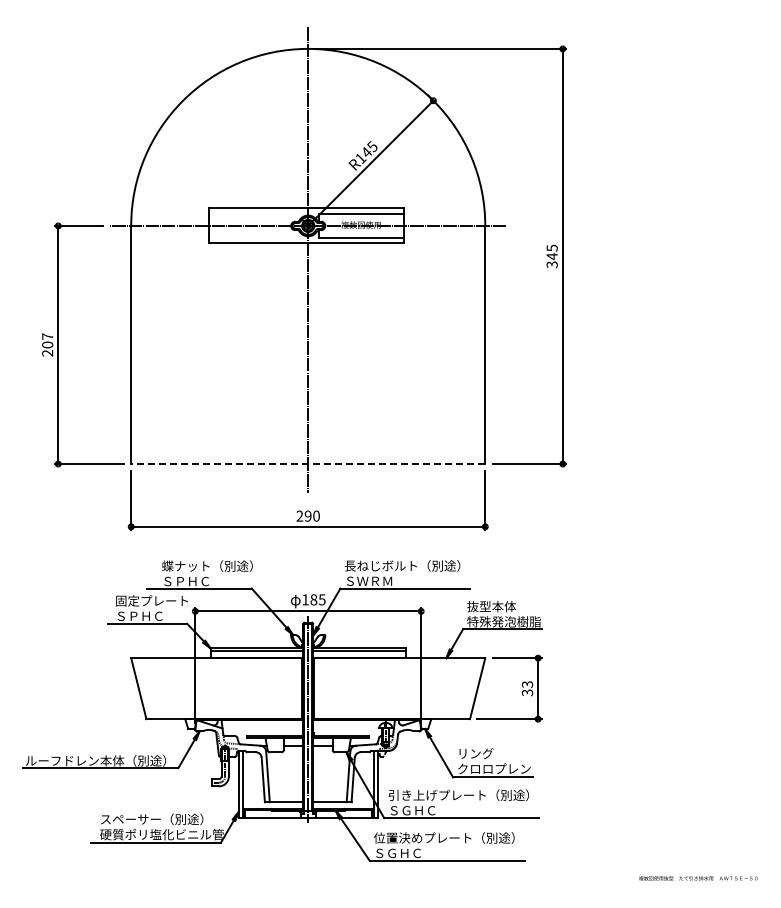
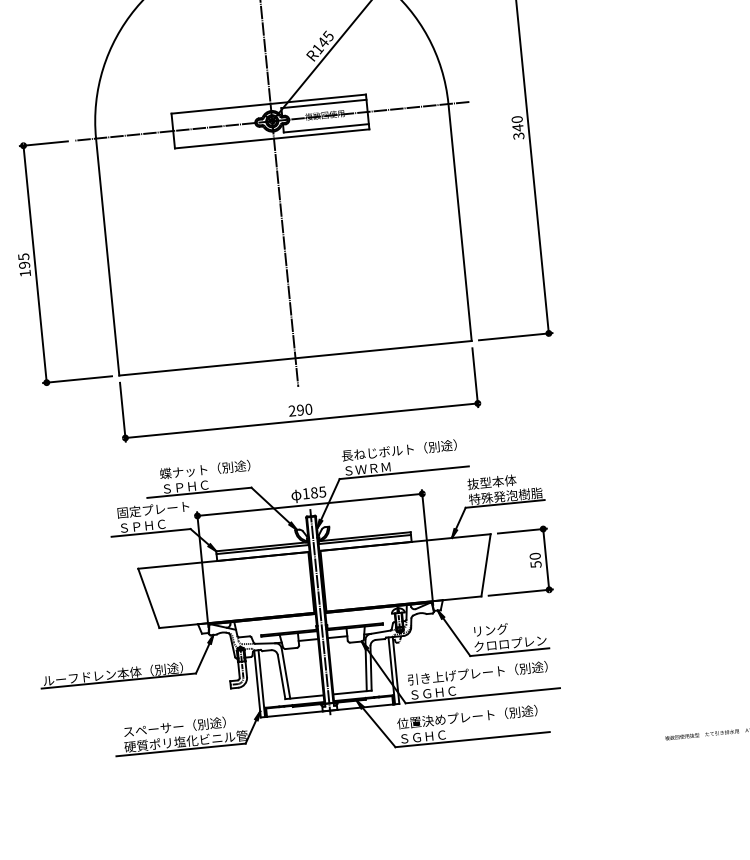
text: (551, 247) -> (516, 119), 345 -> 340
text: (47, 344) -> (24, 264), 207 -> 195
line: (307, 464) -> (294, 358), dashed -> solid
text: (527, 688) -> (535, 560), 33 -> 50

